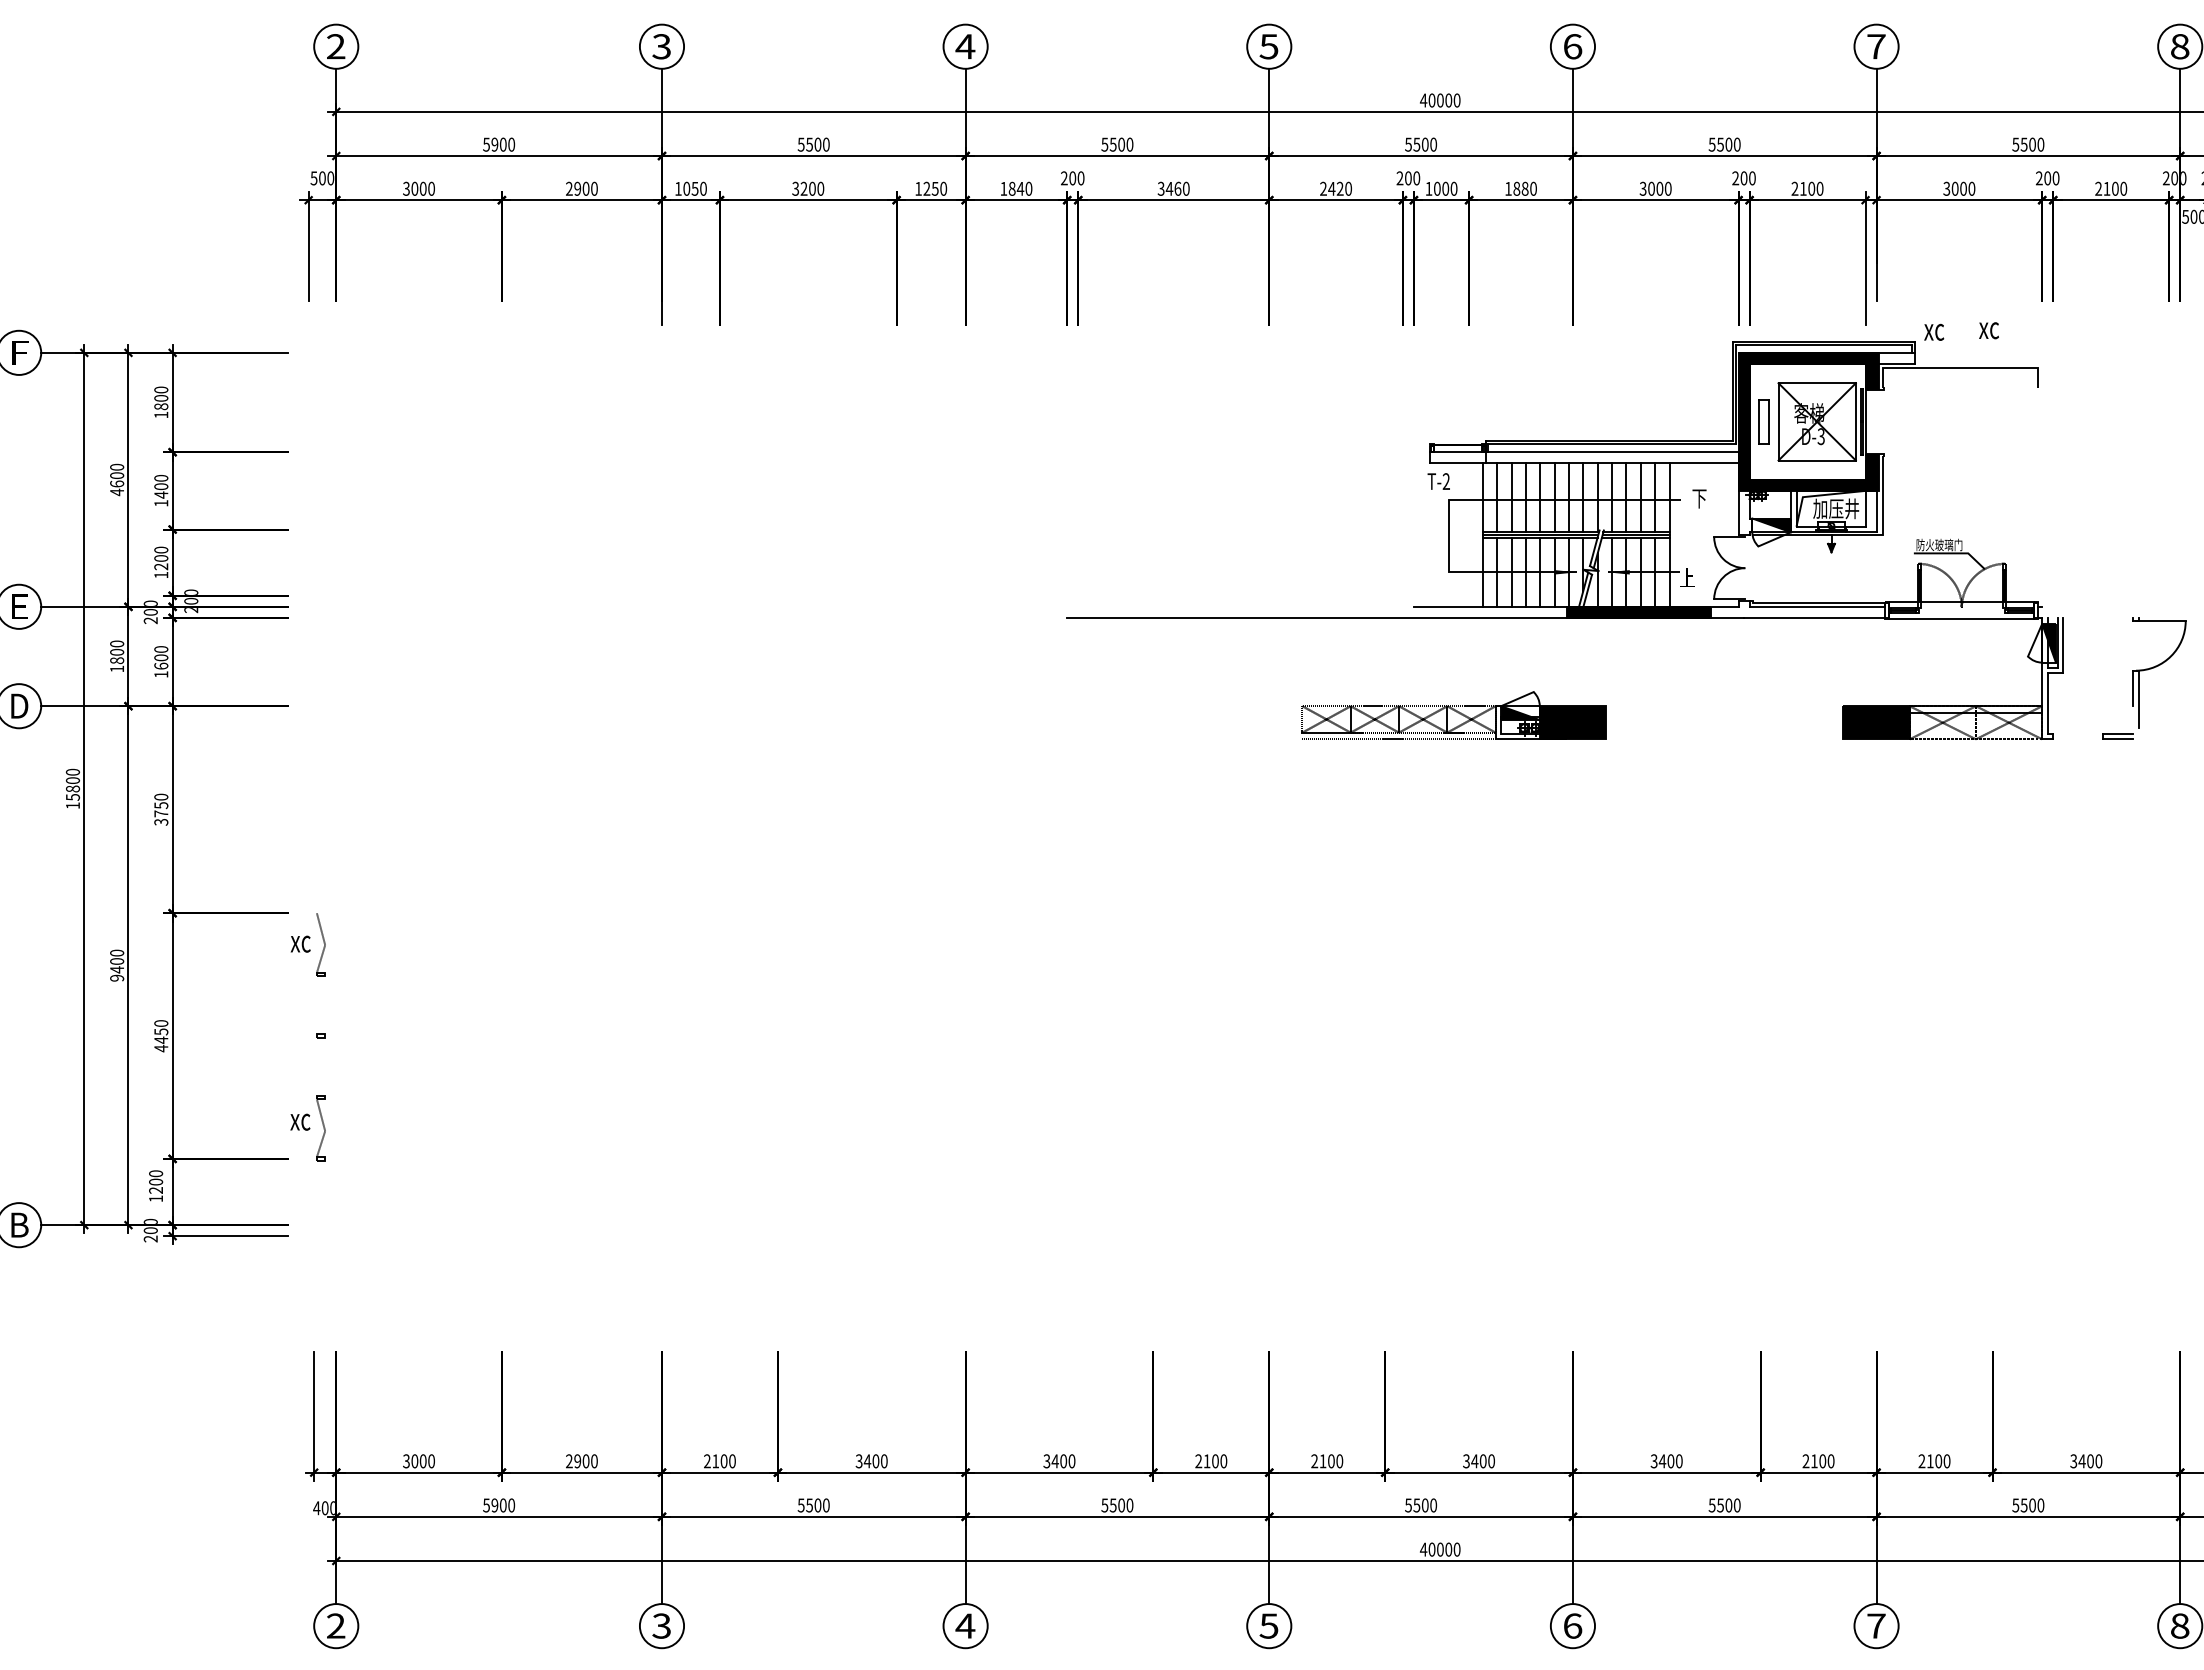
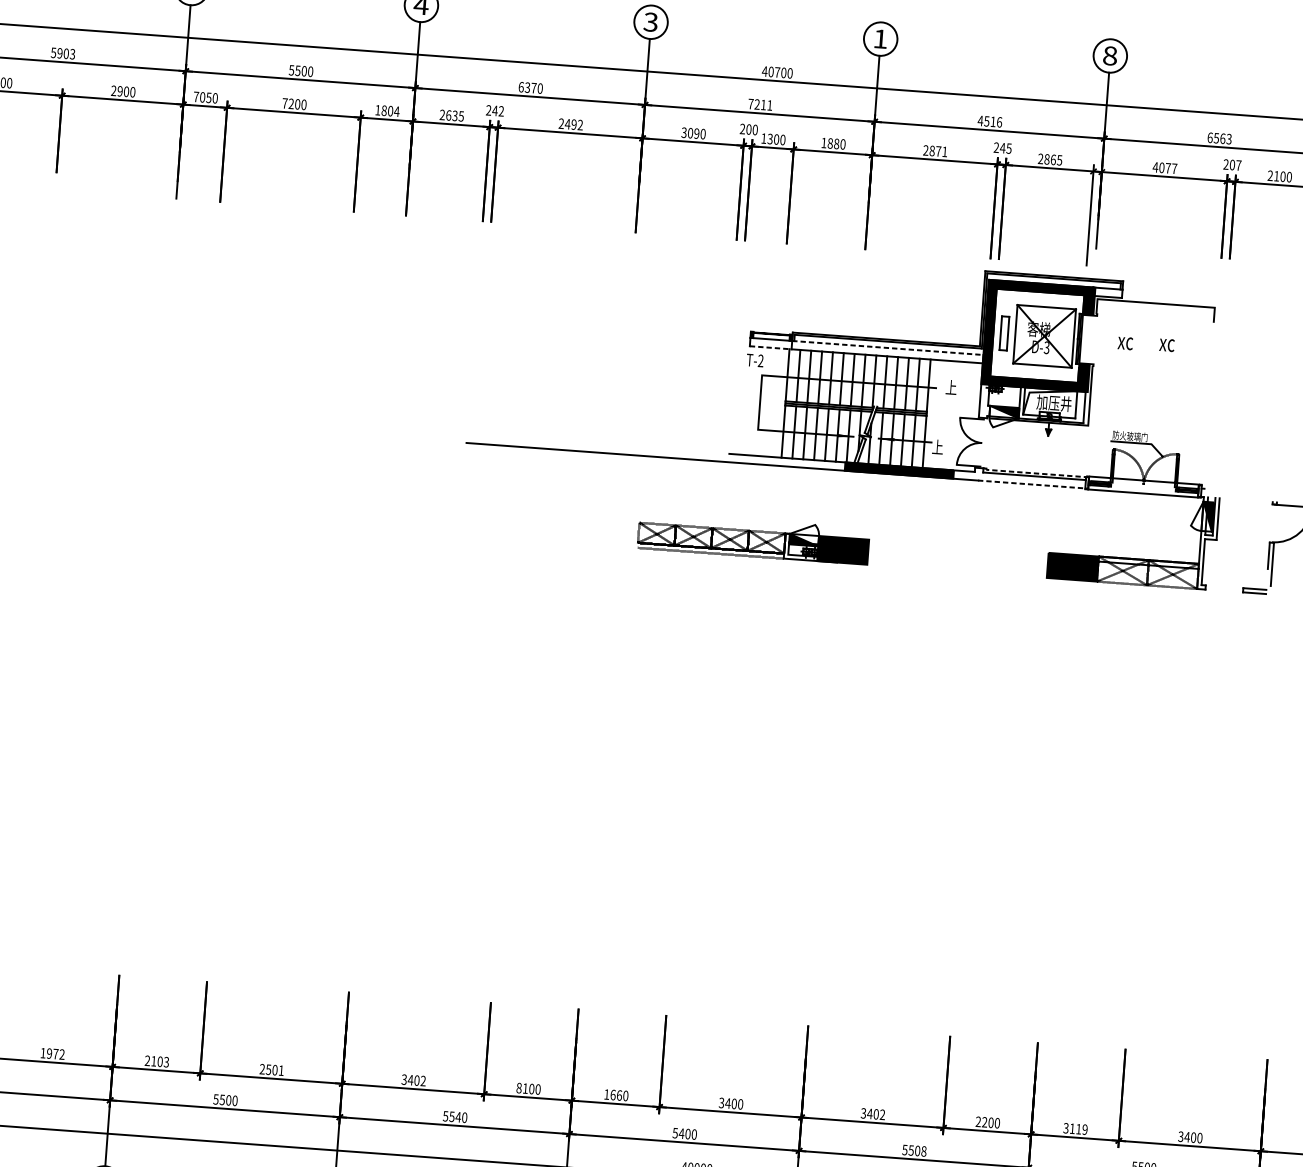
text: (1268, 46) -> (650, 22), 5 -> 3
text: (1573, 46) -> (881, 38), 6 -> 1
text: (1876, 46) -> (1110, 55), 7 -> 8
text: (1440, 100) -> (777, 72), 40000 -> 40700
text: (511, 144) -> (72, 54), 5900 -> 5903
text: (1113, 144) -> (527, 87), 5500 -> 6370
text: (1421, 144) -> (760, 104), 5500 -> 7211
text: (1724, 144) -> (989, 121), 5500 -> 4516
text: (2028, 144) -> (1219, 138), 5500 -> 6563
text: (1076, 178) -> (497, 111), 200 -> 242
text: (1747, 178) -> (1005, 148), 200 -> 245
text: (2055, 178) -> (1238, 165), 200 -> 207
text: (678, 188) -> (196, 96), 1050 -> 7050
text: (795, 188) -> (284, 103), 3200 -> 7200
text: (935, 188) -> (390, 110), 1250 -> 1804
text: (1016, 188) -> (452, 115), 1840 -> 2635
text: (1173, 188) -> (570, 124), 3460 -> 2492
text: (1331, 188) -> (690, 132), 2420 -> 3090
text: (1436, 188) -> (769, 138), 1000 -> 1300
text: (1655, 188) -> (935, 150), 3000 -> 2871
text: (1811, 188) -> (1053, 159), 2100 -> 2865
text: (1959, 188) -> (1165, 167), 3000 -> 4077
text: (1961, 331) -> (1146, 344), moved
line: (1612, 452) -> (888, 348), solid -> dashed
line: (1458, 463) -> (771, 347), solid -> dashed
text: (1699, 498) -> (951, 387), 下 -> 上
line: (1819, 602) -> (1036, 473), solid -> dashed
line: (1814, 617) -> (1031, 484), solid -> dashed
text: (581, 1461) -> (52, 1054), 2900 -> 1972
text: (732, 1461) -> (166, 1062), 2100 -> 2103
text: (871, 1461) -> (271, 1070), 3400 -> 2501
text: (1071, 1461) -> (422, 1081), 3400 -> 3402
text: (1198, 1461) -> (518, 1088), 2100 -> 8100
text: (1322, 1461) -> (612, 1095), 2100 -> 1660
text: (1678, 1461) -> (881, 1114), 3400 -> 3402
text: (1814, 1461) -> (984, 1122), 2100 -> 2200
text: (1934, 1461) -> (1075, 1129), 2100 -> 3119
text: (1121, 1505) -> (458, 1117), 5500 -> 5540
text: (1416, 1505) -> (681, 1133), 5500 -> 5400
text: (1736, 1505) -> (923, 1151), 5500 -> 5508

